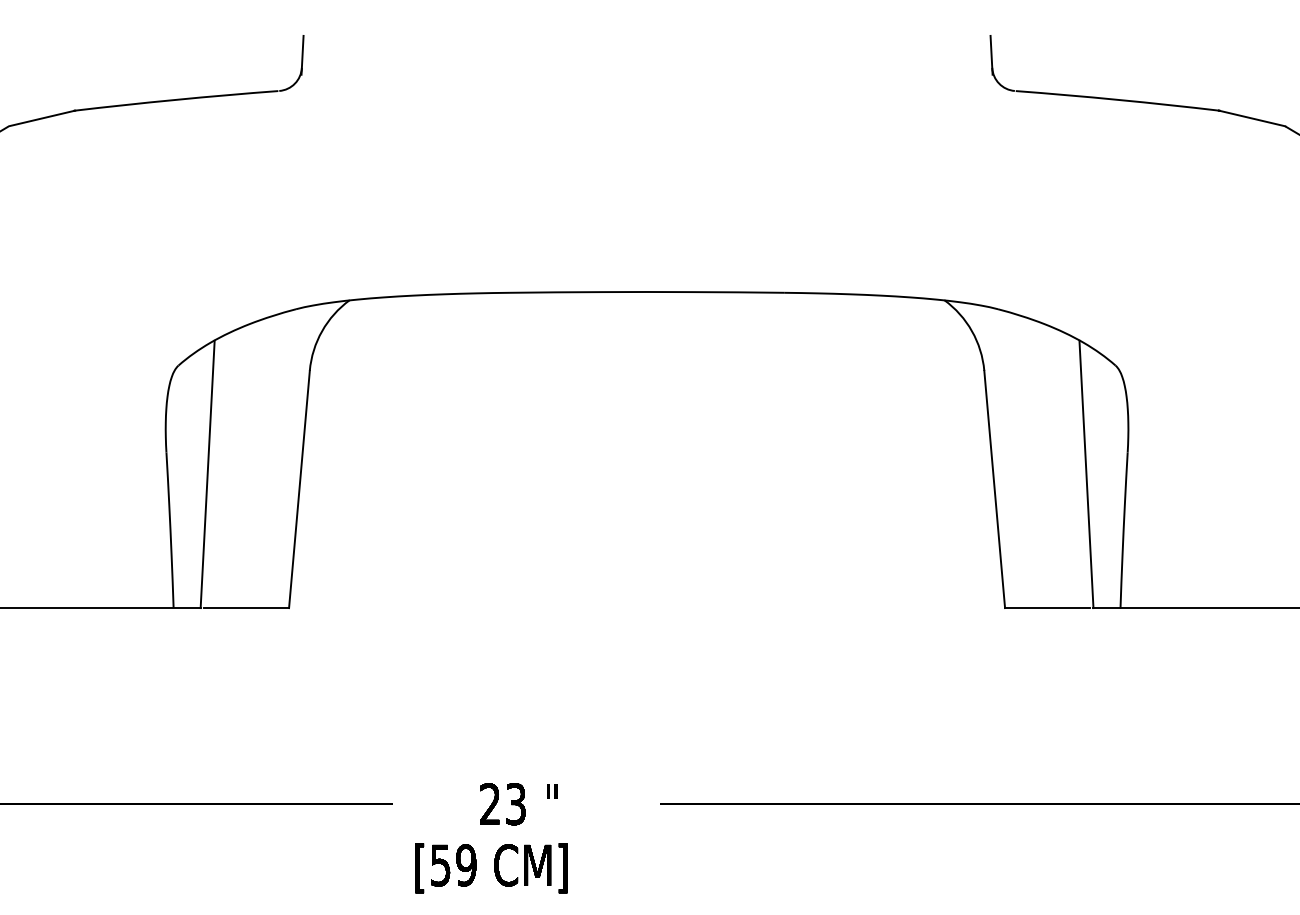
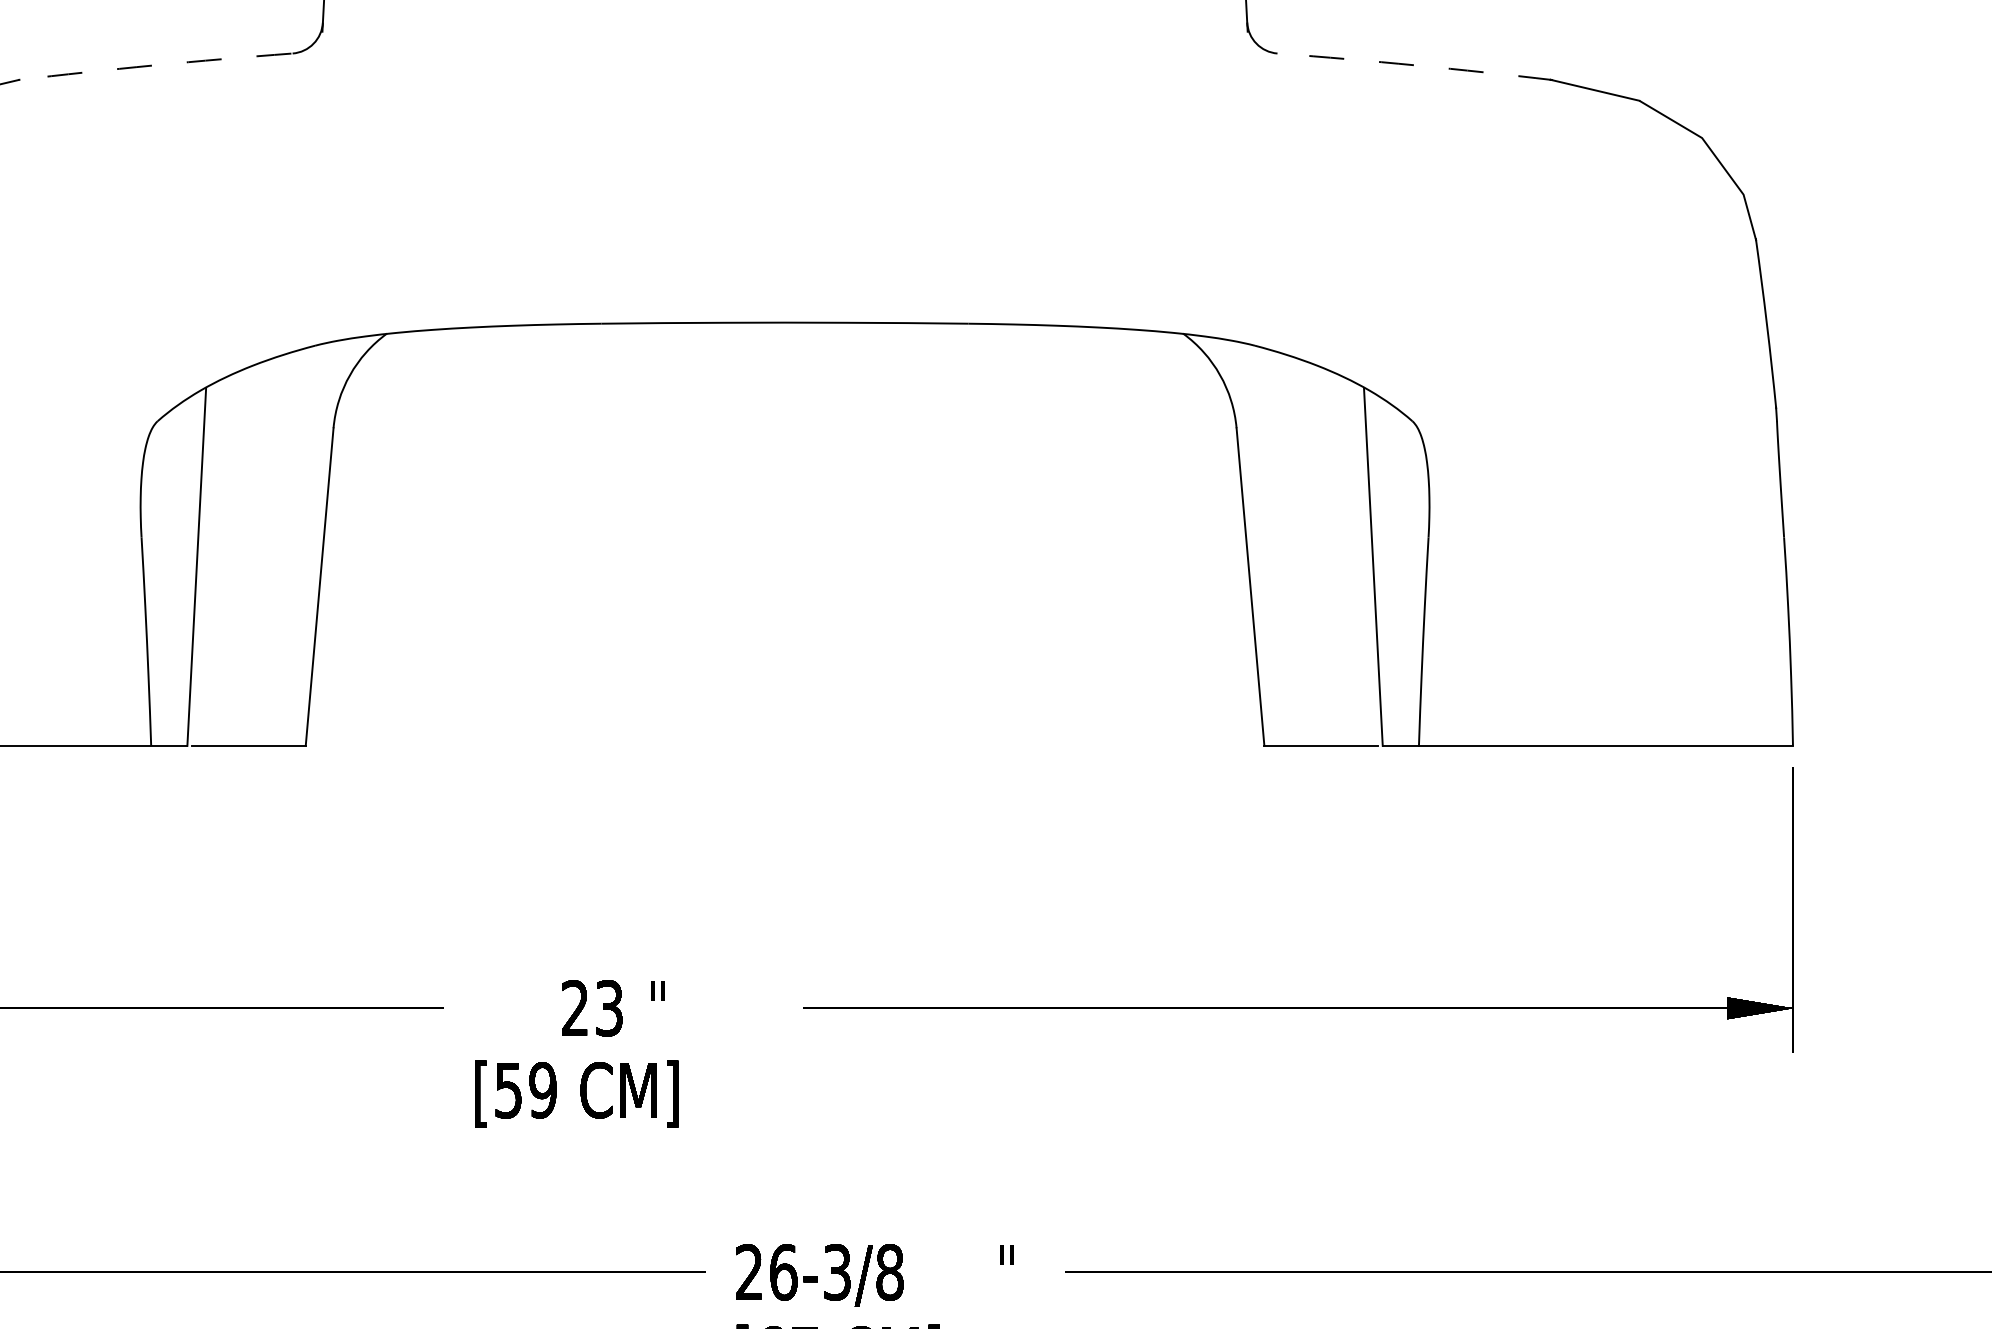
arc: (176, 99) -> (154, 65), solid -> dashed
arc: (1118, 99) -> (1416, 65), solid -> dashed

